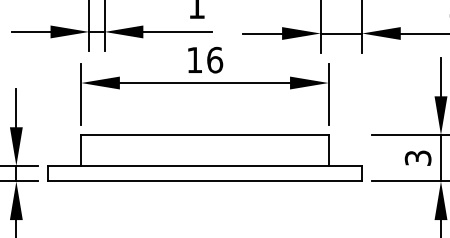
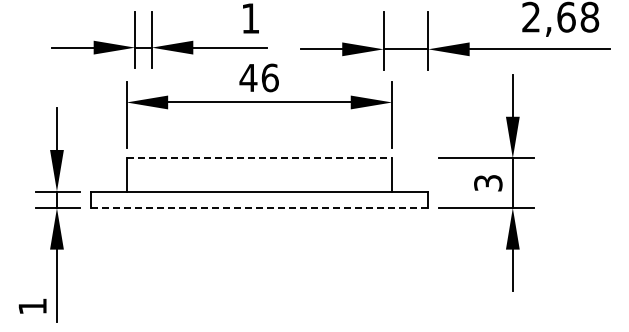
text: (194, 59) -> (248, 77), 16 -> 46
line: (205, 135) -> (259, 158), solid -> dashed
line: (205, 181) -> (259, 208), solid -> dashed

